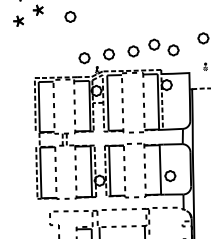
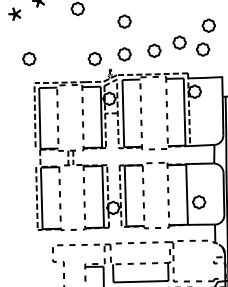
part: (108, 27) -> (123, 21), added
part: (178, 30) -> (209, 25), added
part: (30, 58) -> (29, 59), added

